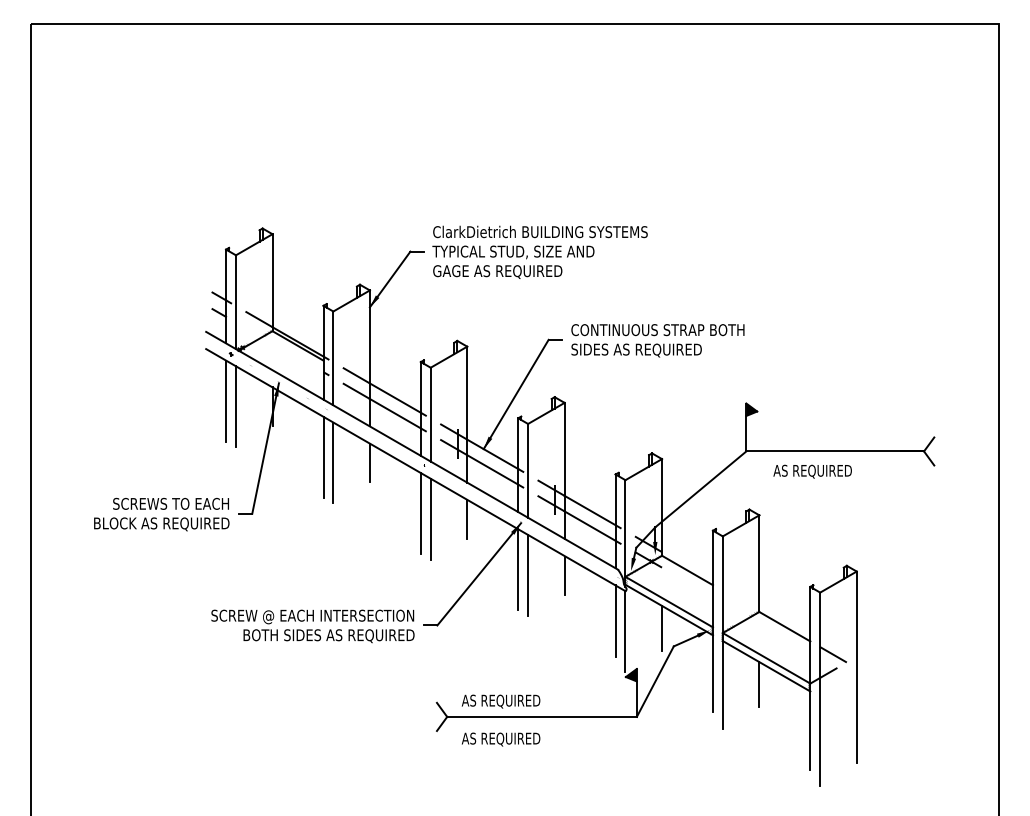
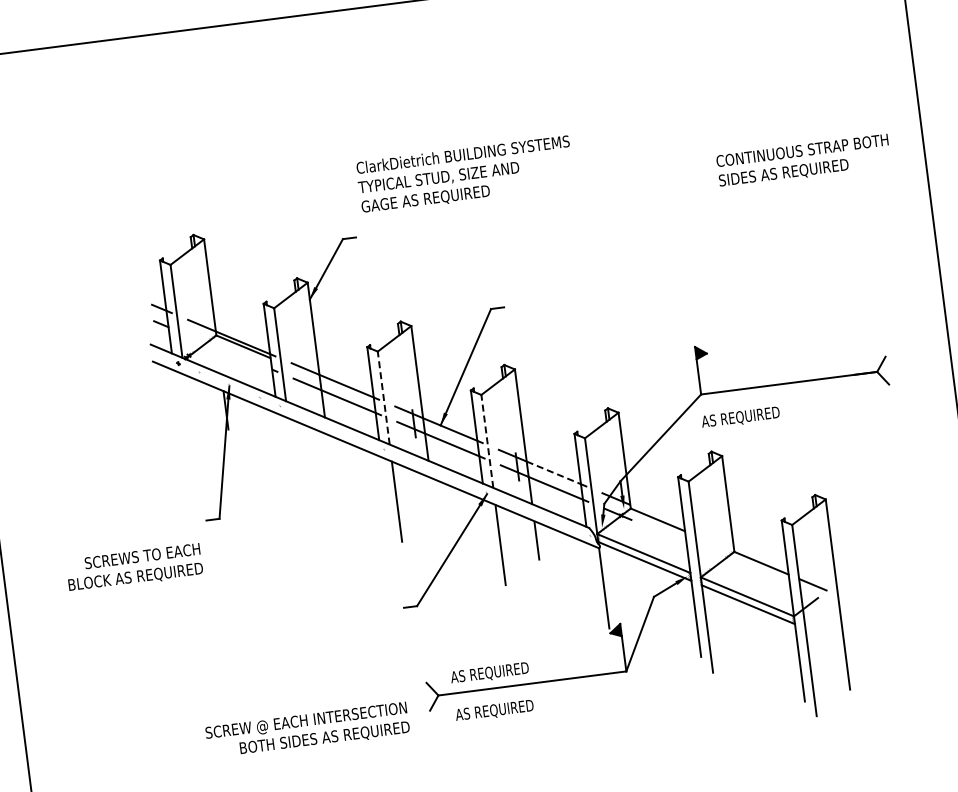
text: (539, 251) -> (464, 174), moved
text: (657, 340) -> (803, 160), moved
line: (226, 400) -> (179, 409), removed
line: (235, 406) -> (189, 414), removed
line: (430, 414) -> (383, 397), solid -> dashed
line: (323, 456) -> (282, 453), removed
line: (333, 462) -> (293, 457), removed
line: (369, 462) -> (329, 453), removed
line: (528, 470) -> (487, 441), solid -> dashed
text: (812, 471) -> (740, 417), moved
line: (590, 510) -> (554, 472), solid -> dashed
line: (420, 513) -> (386, 497), removed
text: (161, 514) -> (134, 567), moved
line: (467, 518) -> (433, 496), removed
line: (518, 569) -> (490, 540), removed
line: (615, 621) -> (593, 579), removed
text: (312, 626) -> (307, 730), moved
line: (662, 628) -> (640, 580), removed
line: (759, 684) -> (743, 623), removed

